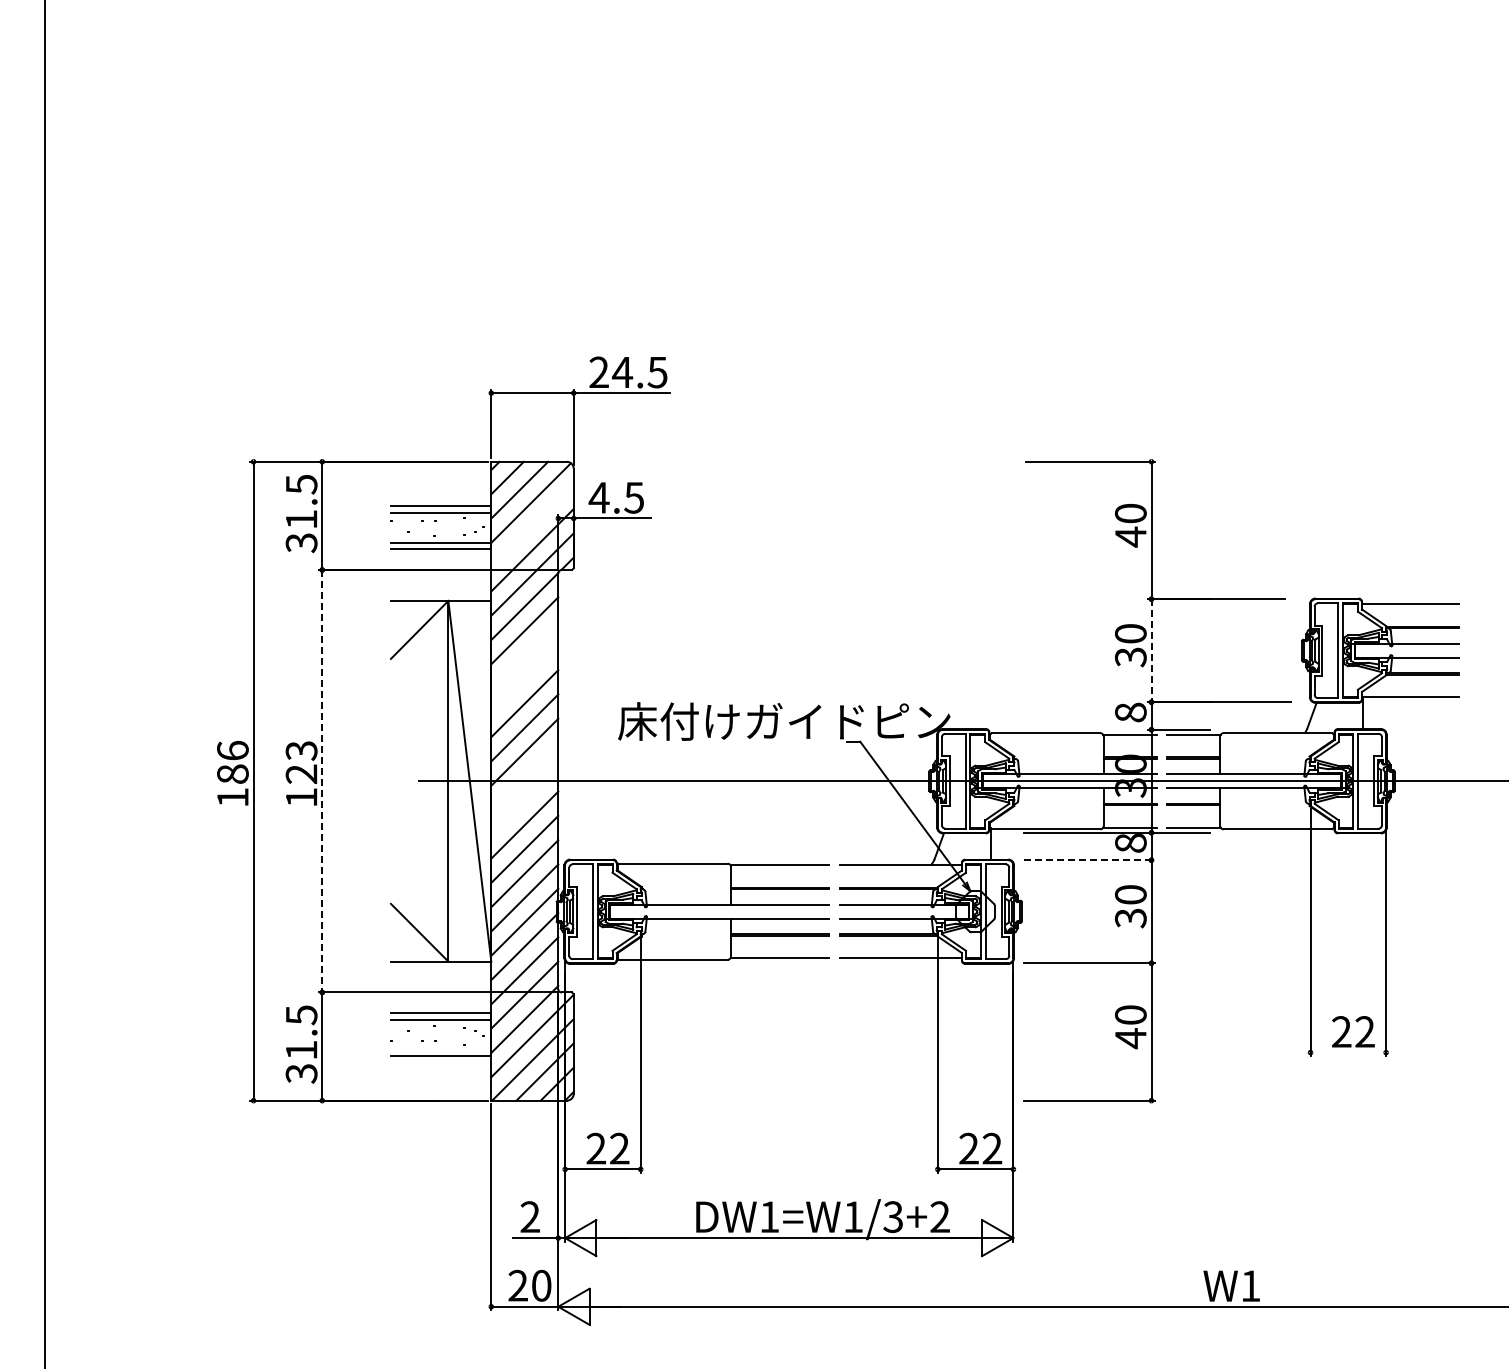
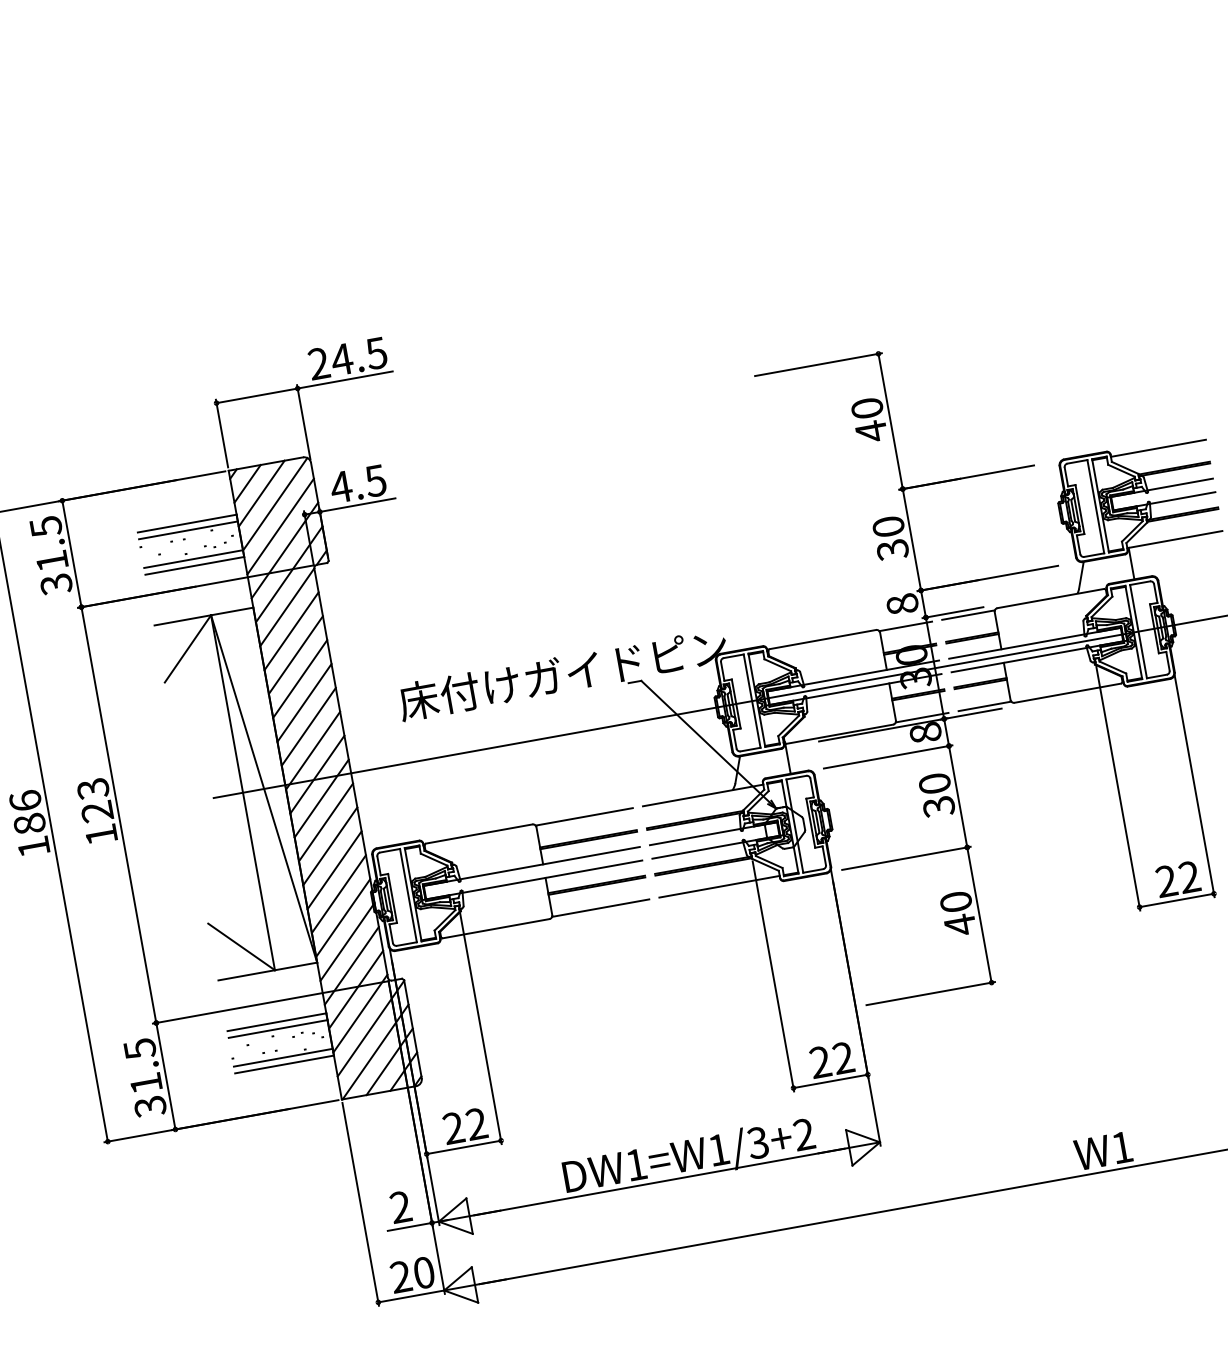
line: (532, 525) -> (280, 526), added
line: (1151, 650) -> (911, 539), dashed -> solid
line: (524, 654) -> (295, 654), added
line: (524, 678) -> (299, 678), added
line: (524, 776) -> (317, 774), added
line: (322, 781) -> (119, 815), dashed -> solid
line: (524, 800) -> (321, 798), added
line: (1090, 860) -> (889, 757), dashed -> solid
line: (440, 1049) -> (282, 1058), added
line: (1348, 1052) -> (1176, 900), added

